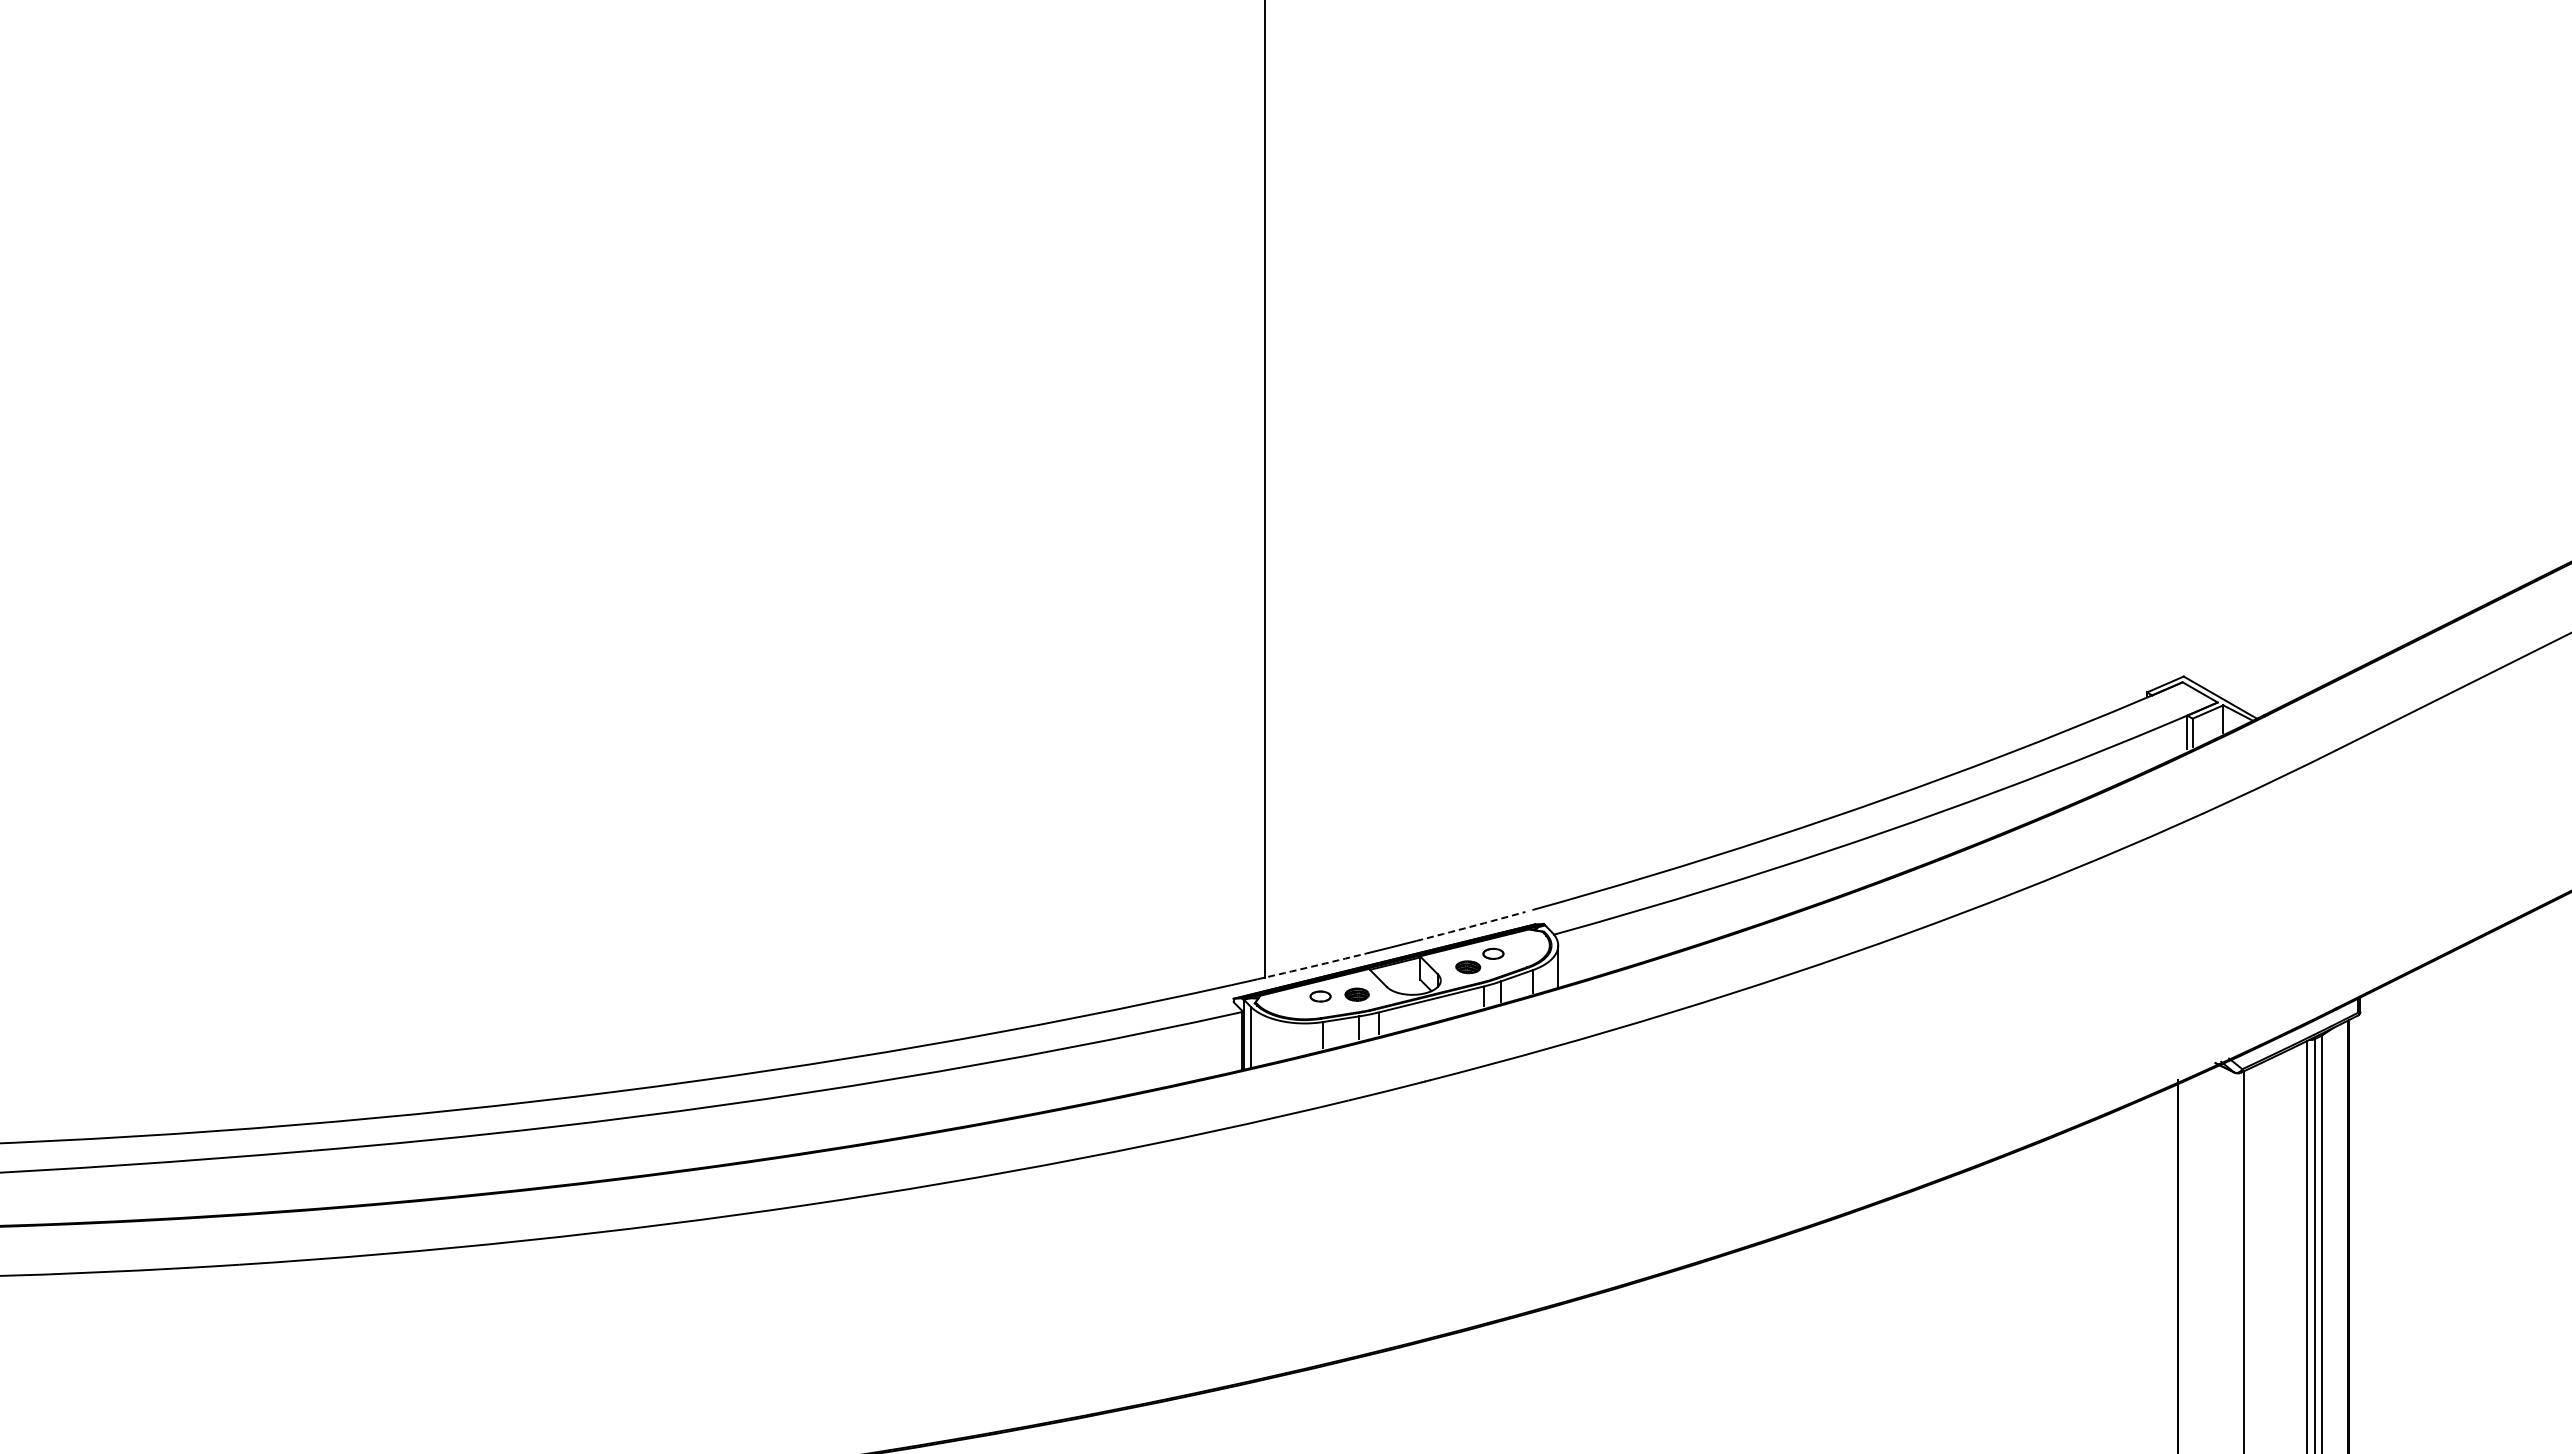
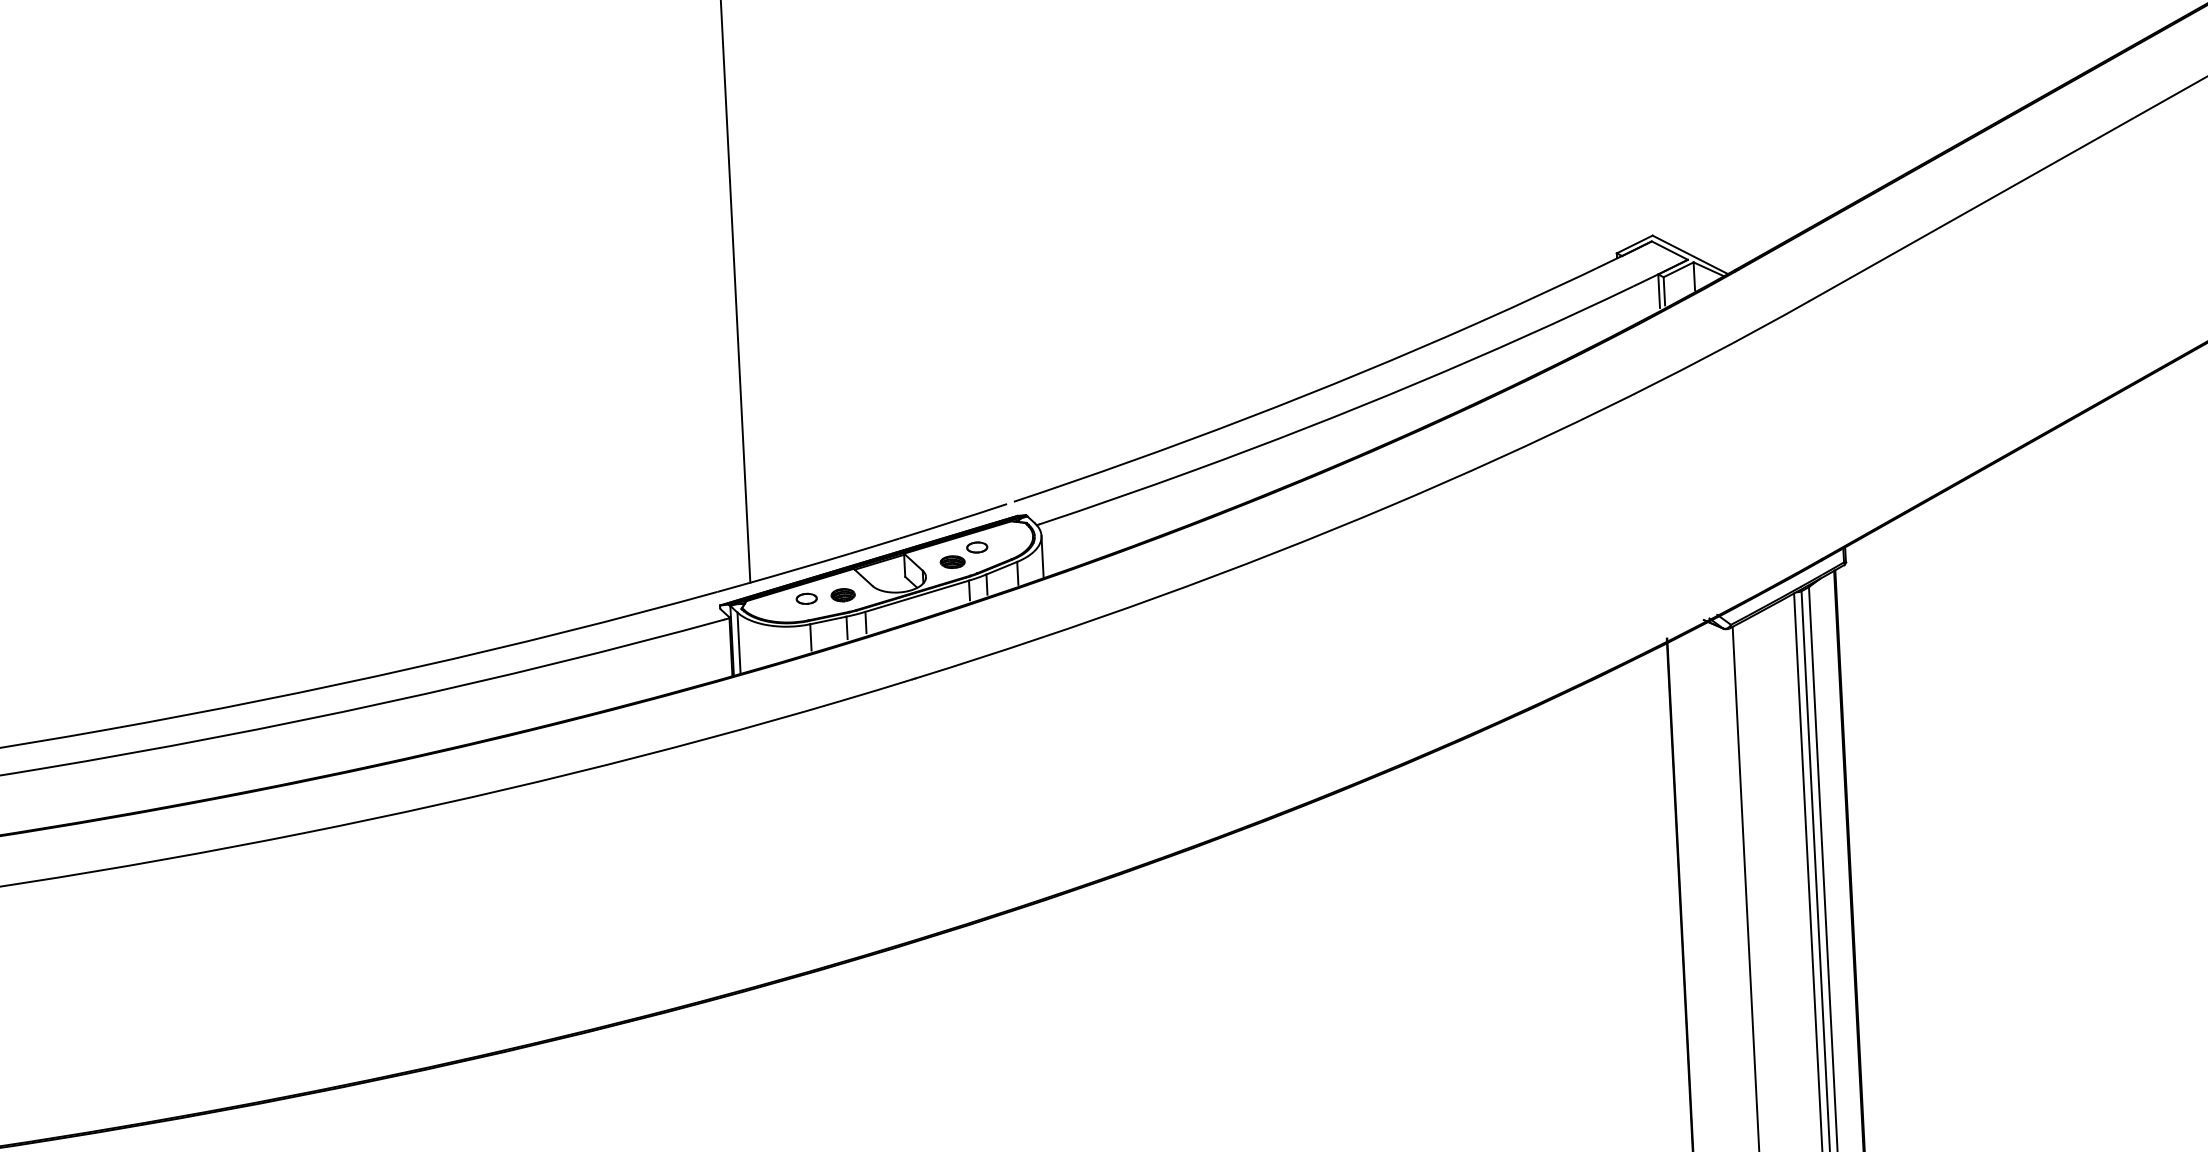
arc: (1470, 926) -> (952, 521), dashed -> solid
arc: (1311, 966) -> (796, 569), dashed -> solid

